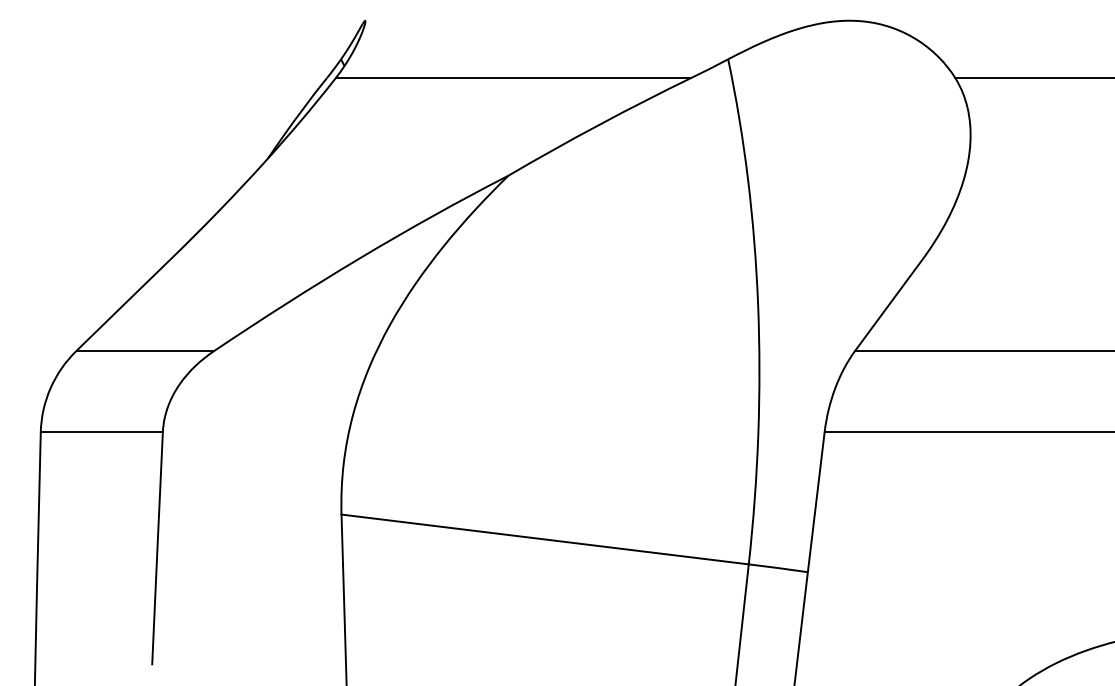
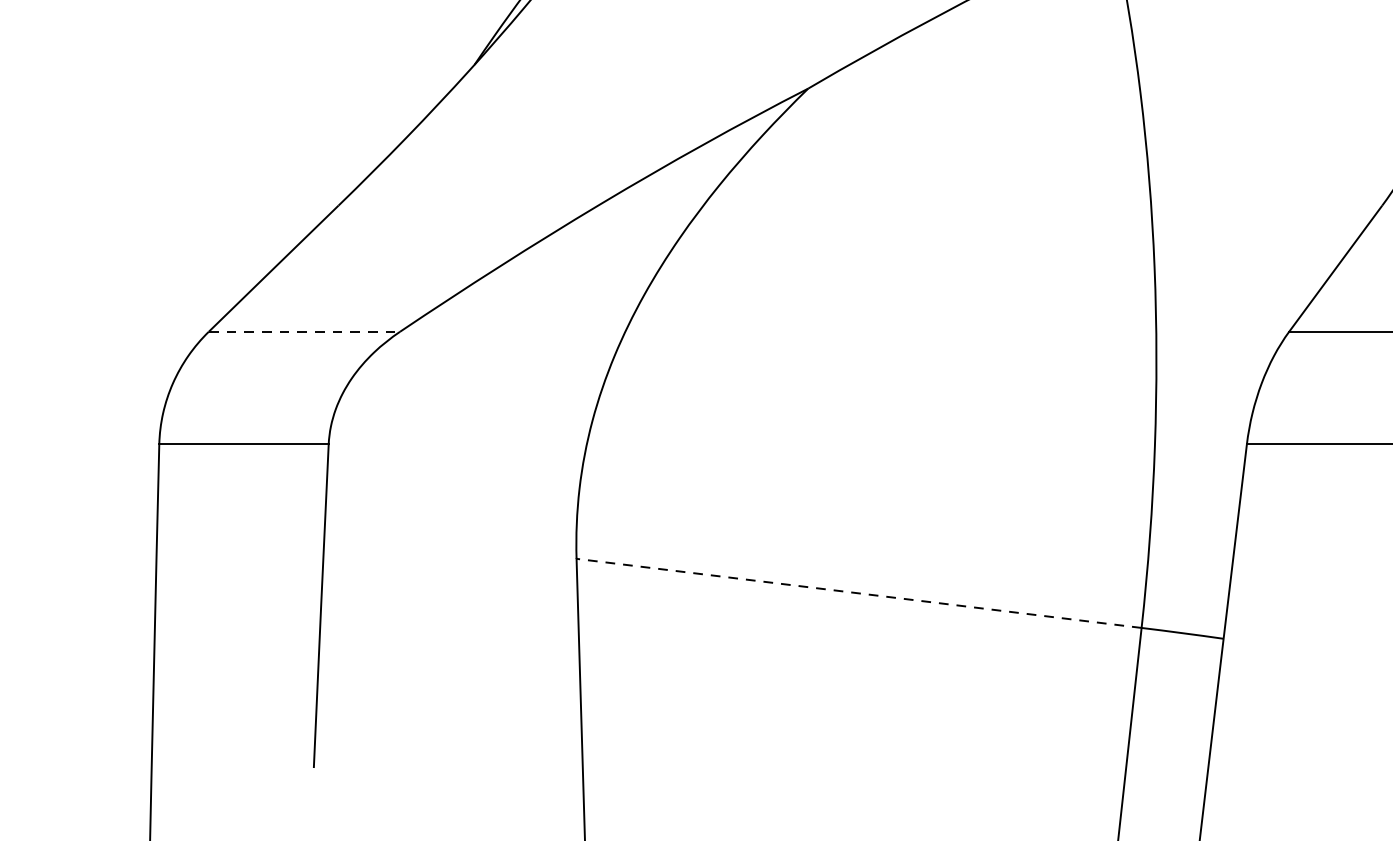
line: (145, 350) -> (304, 331), solid -> dashed
line: (544, 539) -> (858, 593), solid -> dashed

